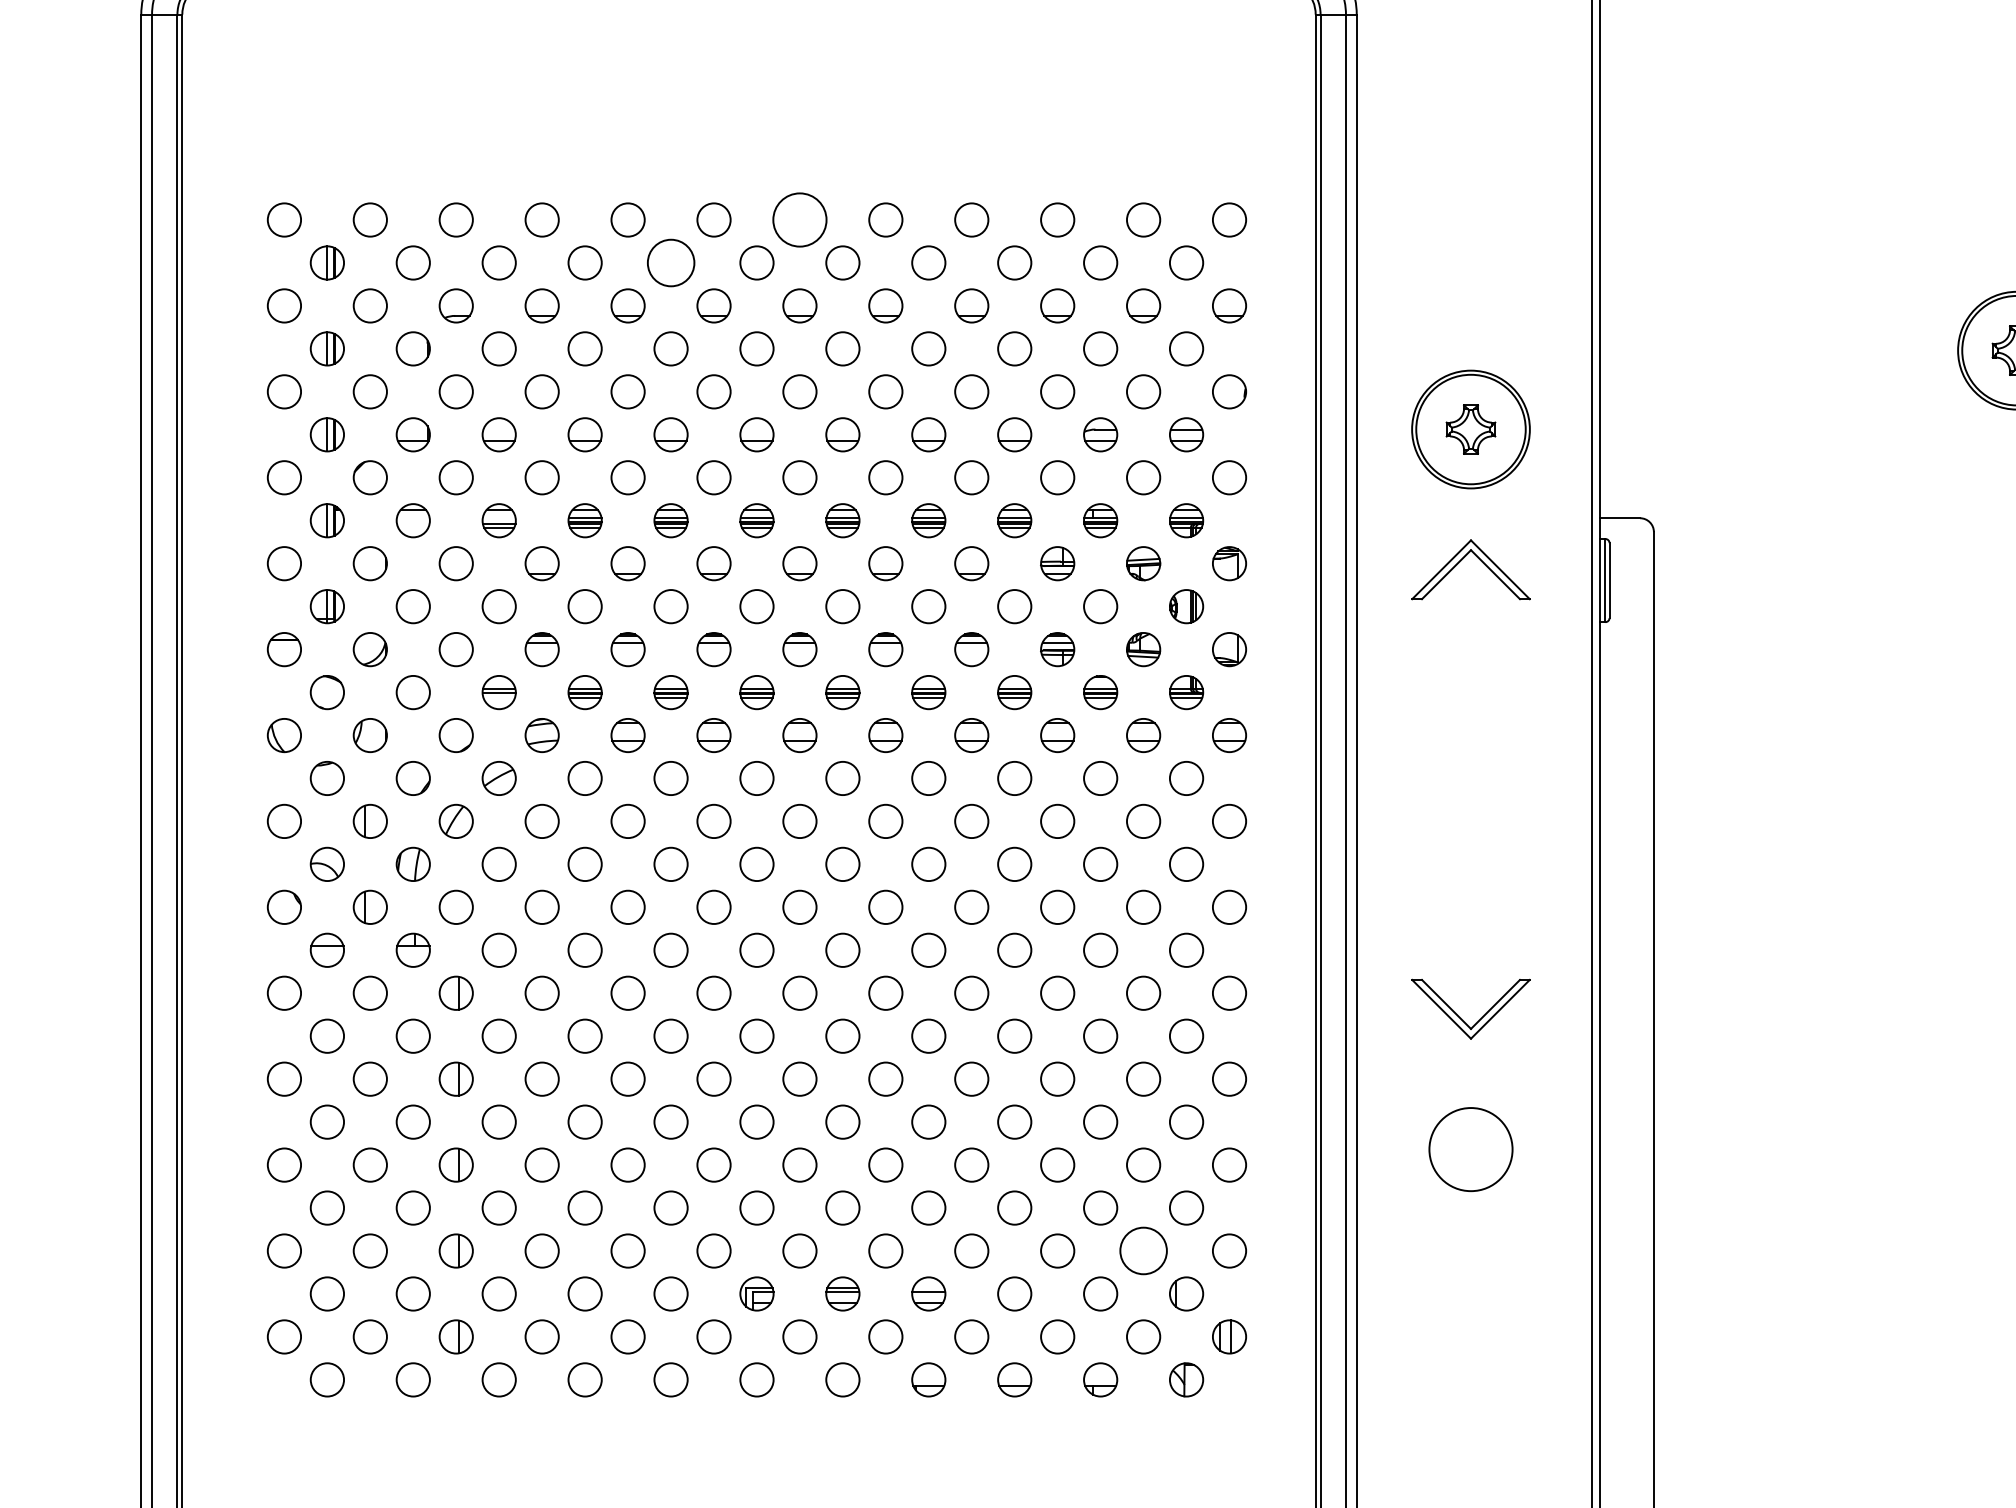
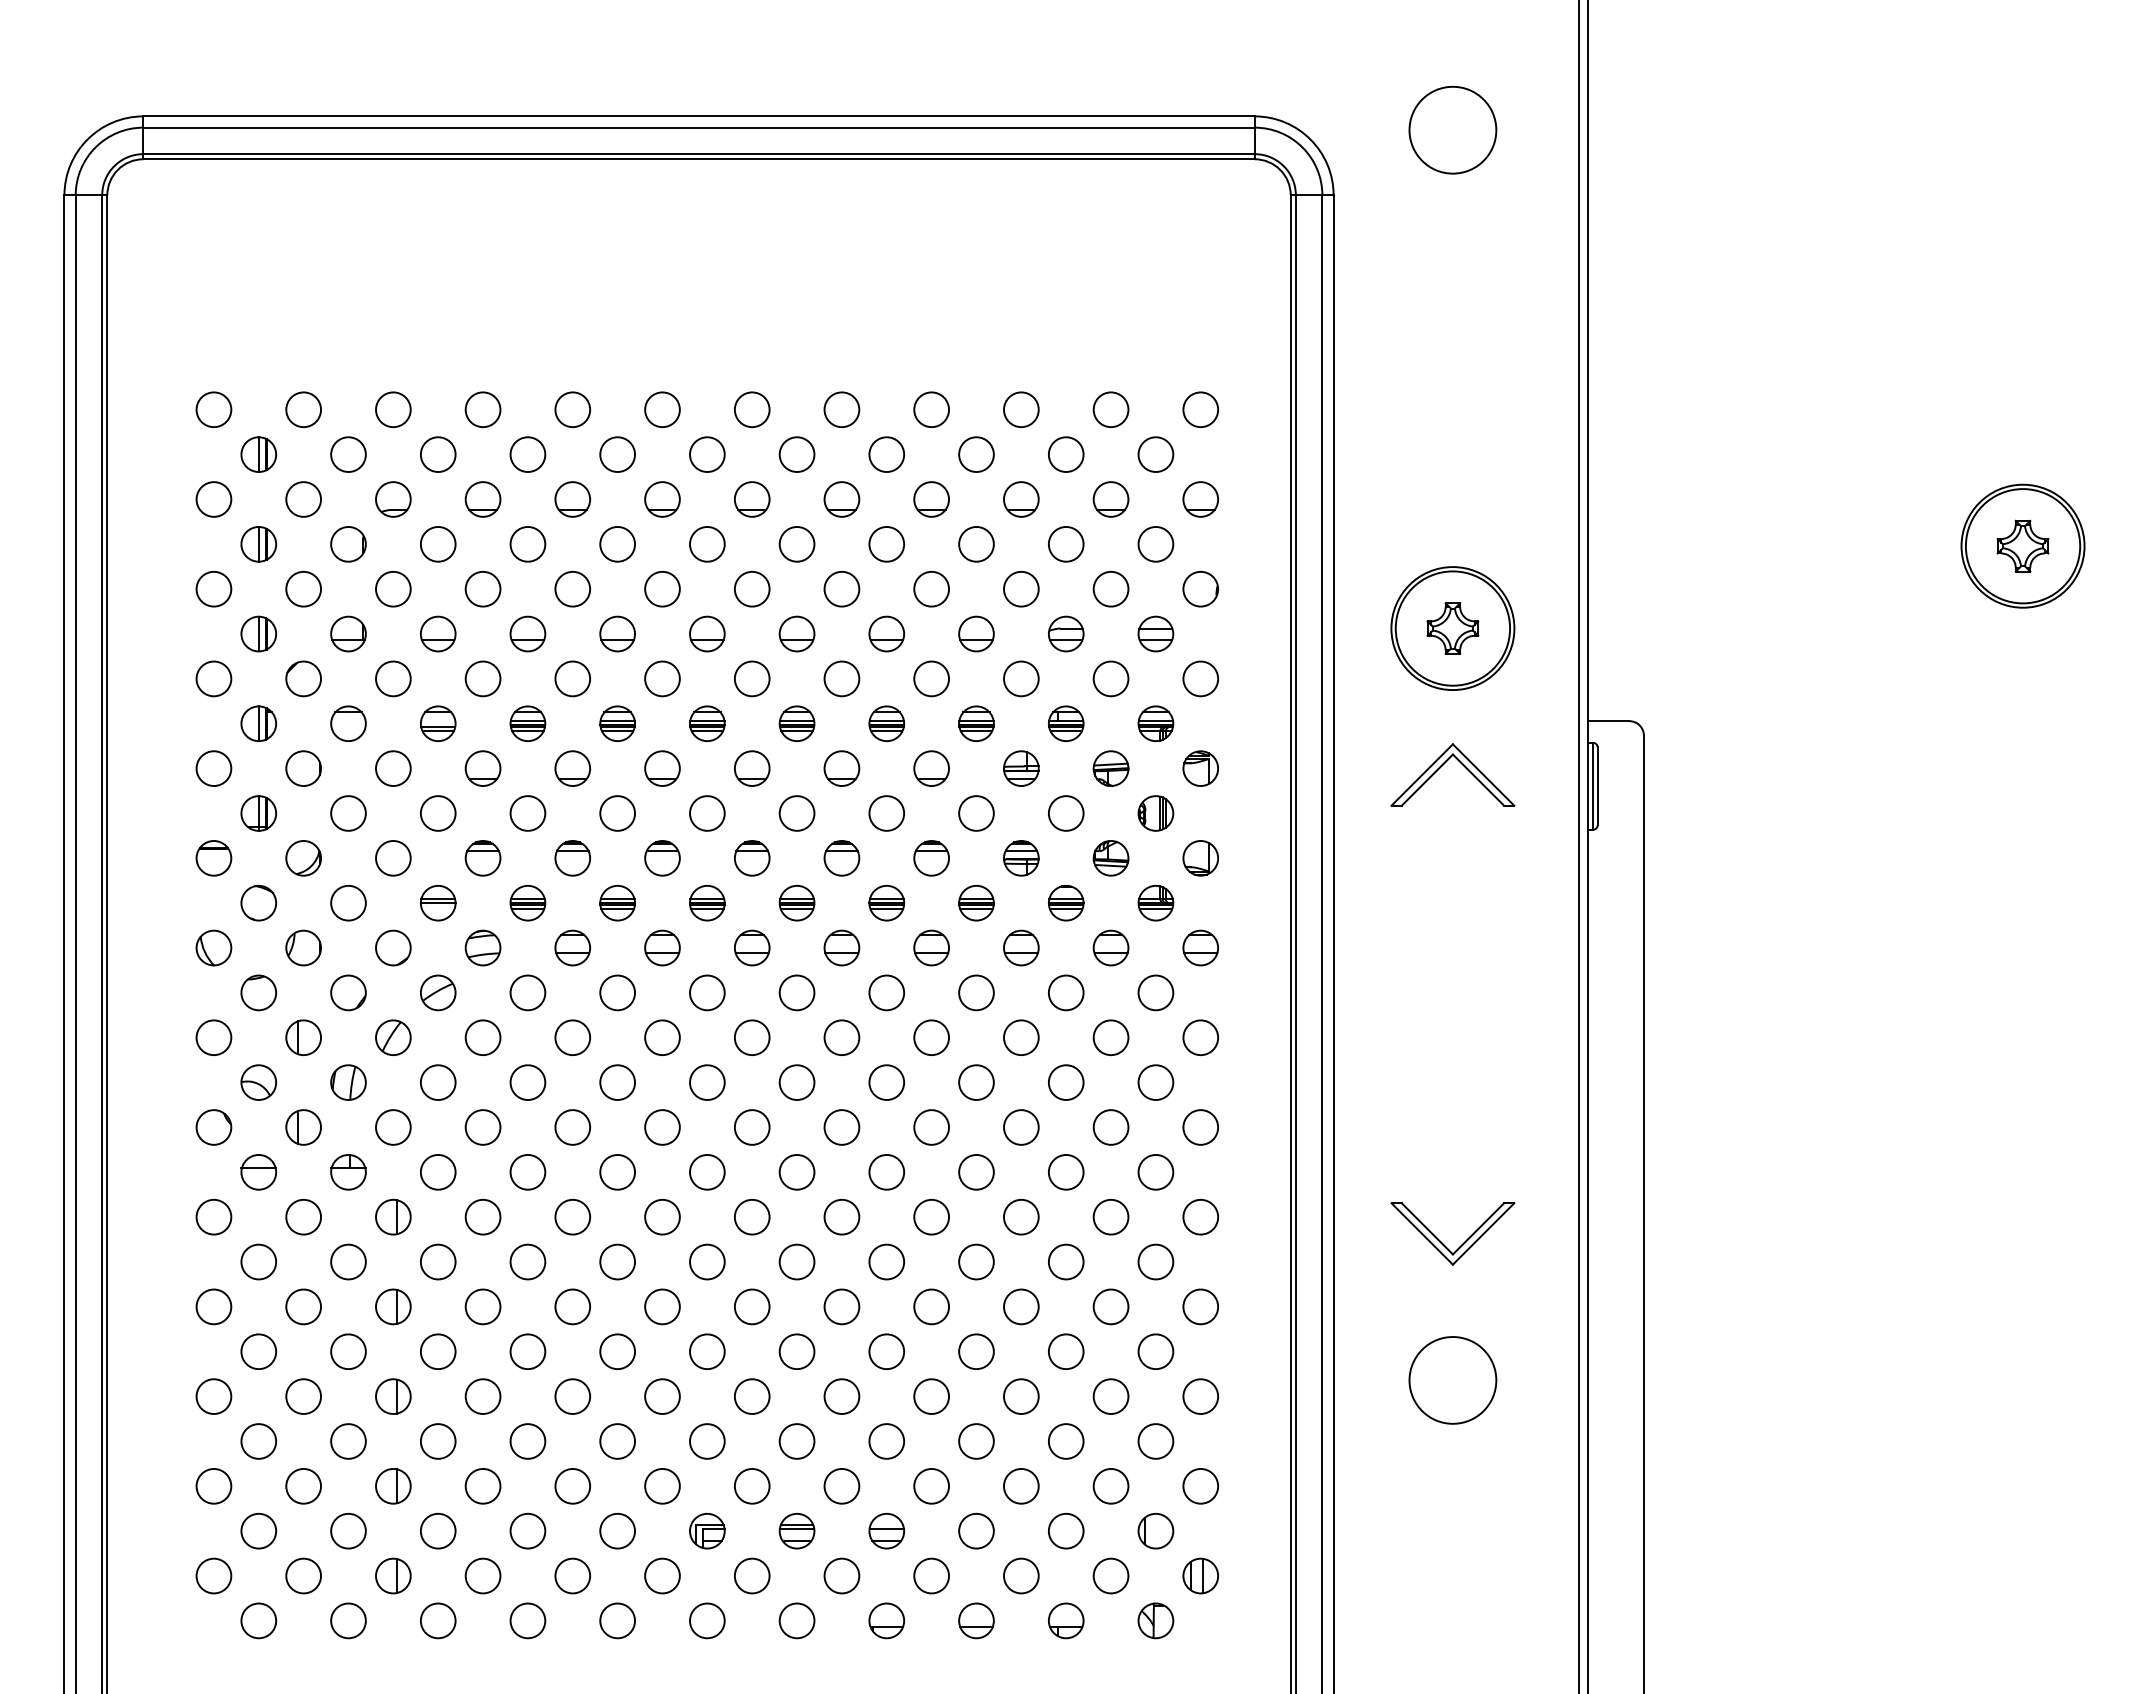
circle: (799, 219) -> (751, 409), size x0.62
circle: (670, 262) -> (617, 454), size x0.71
circle: (1143, 1251) -> (1110, 1486), size x0.71

